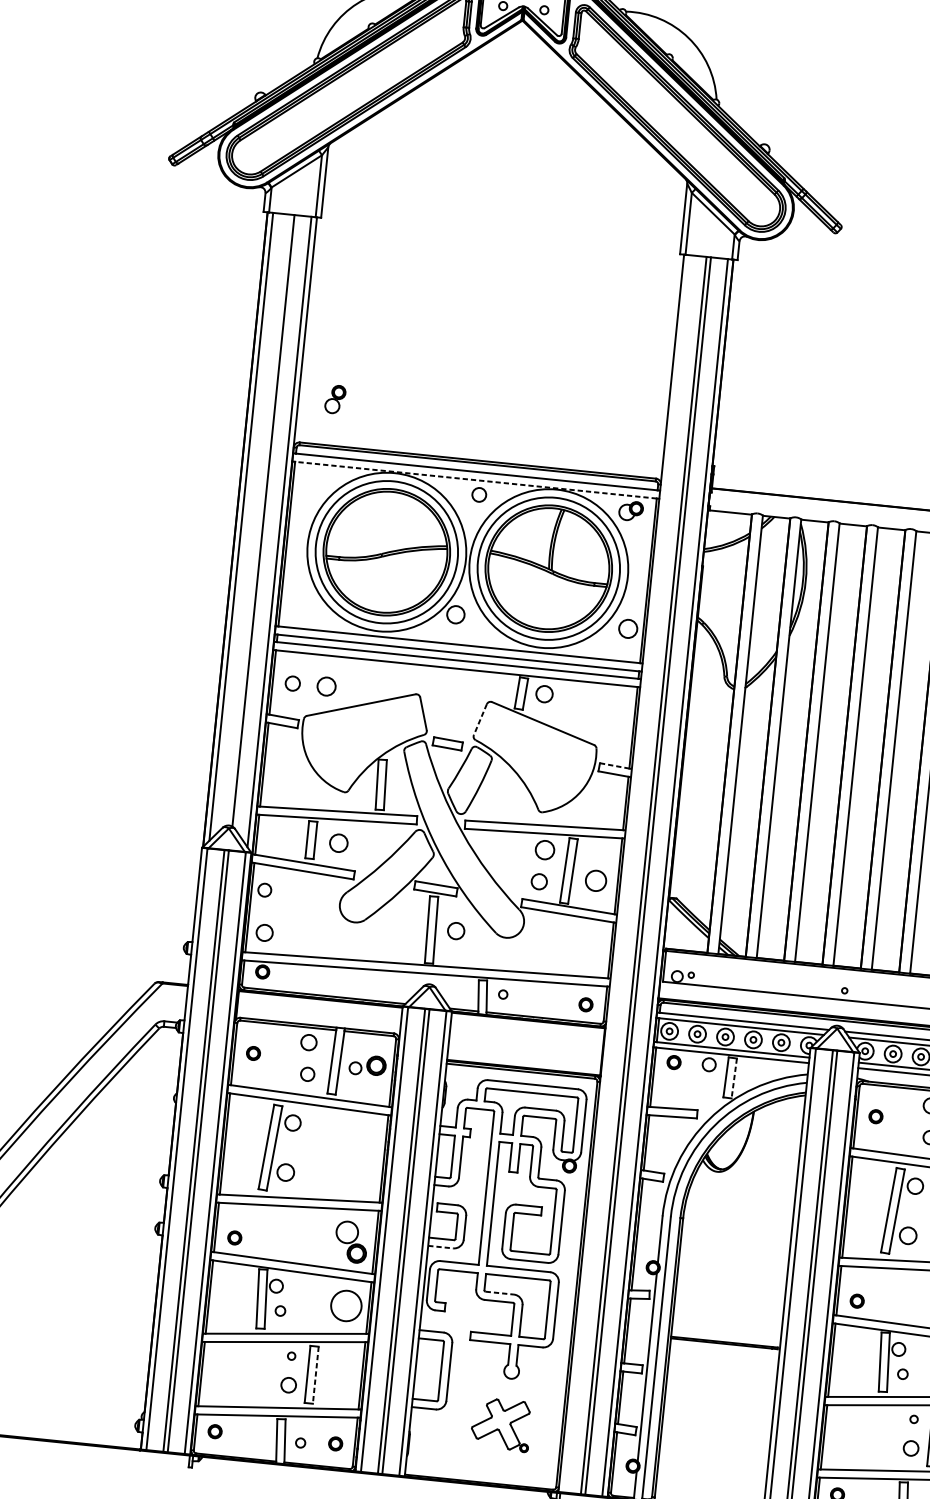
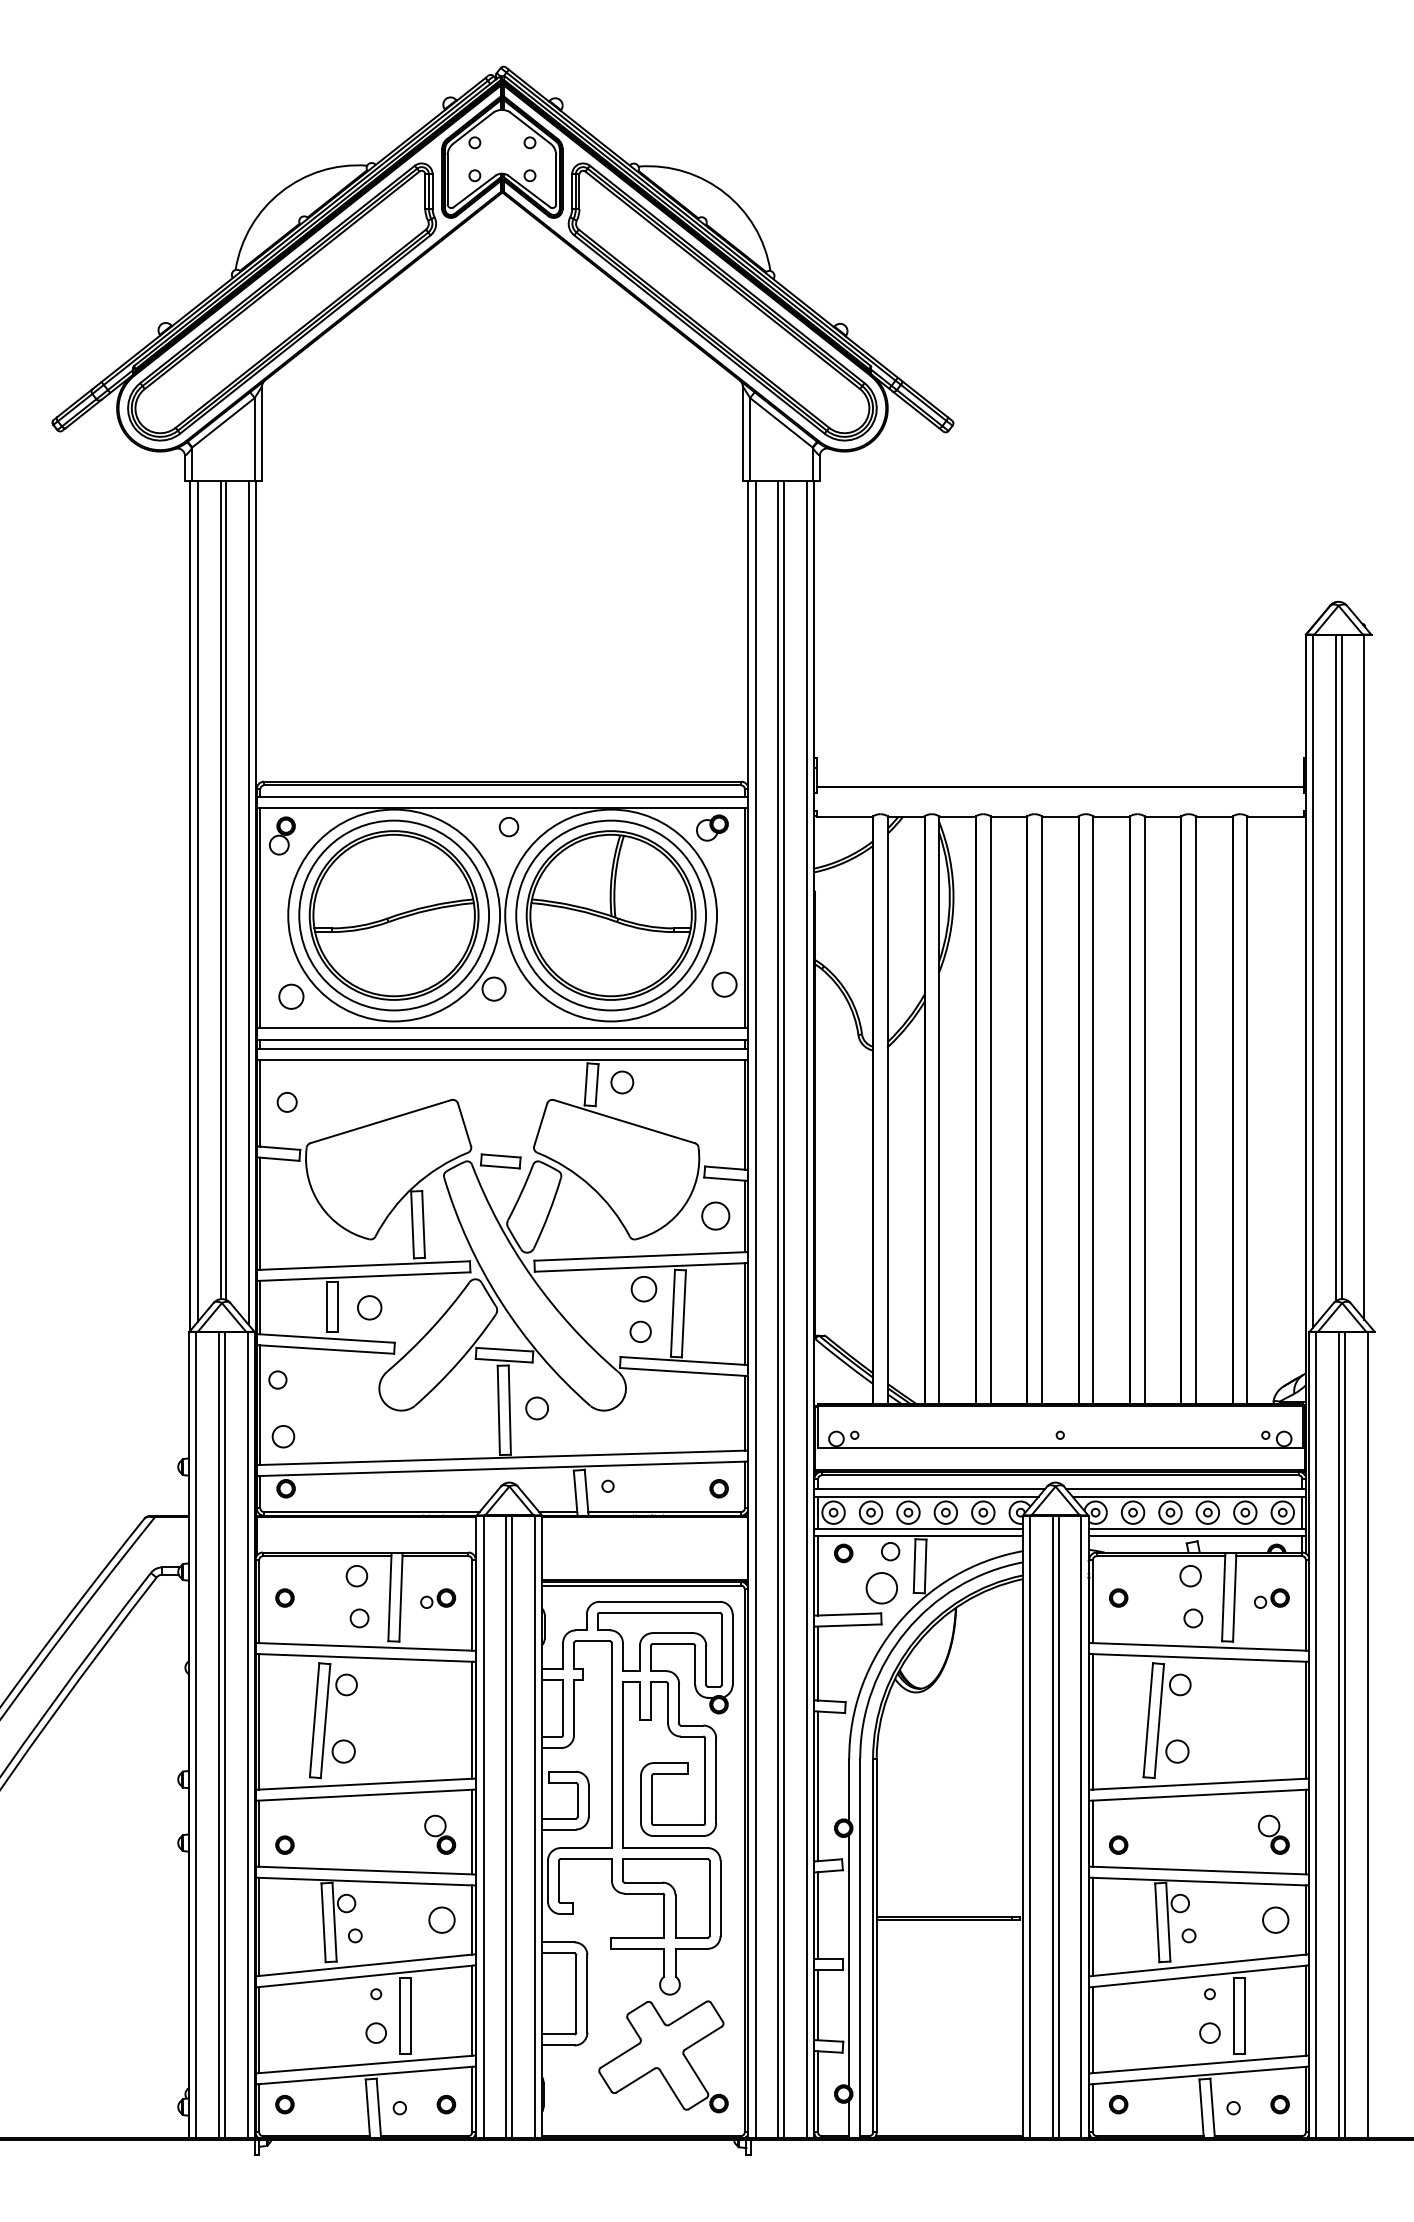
part: (335, 399) -> (282, 835), moved
line: (475, 480) -> (502, 808), dashed -> solid
line: (259, 519) -> (220, 889), added
circle: (326, 686) -> (291, 996), moved
line: (480, 720) -> (540, 1125), dashed -> solid
line: (615, 766) -> (725, 1168), dashed -> solid
line: (626, 873) -> (755, 1309), added
circle: (595, 880) -> (715, 1215), moved
part: (368, 1065) -> (438, 1598), size x0.71
line: (734, 1078) -> (925, 1566), dashed -> solid
circle: (699, 1091) -> (881, 1588), added
part: (351, 1241) -> (440, 1834), size x0.71
line: (440, 1247) -> (559, 1829), dashed -> solid
line: (499, 1293) -> (643, 1882), dashed -> solid
circle: (346, 1305) -> (441, 1919), size x0.62
line: (315, 1375) -> (410, 2016), dashed -> solid
part: (501, 1424) -> (663, 2056), size x1.67

